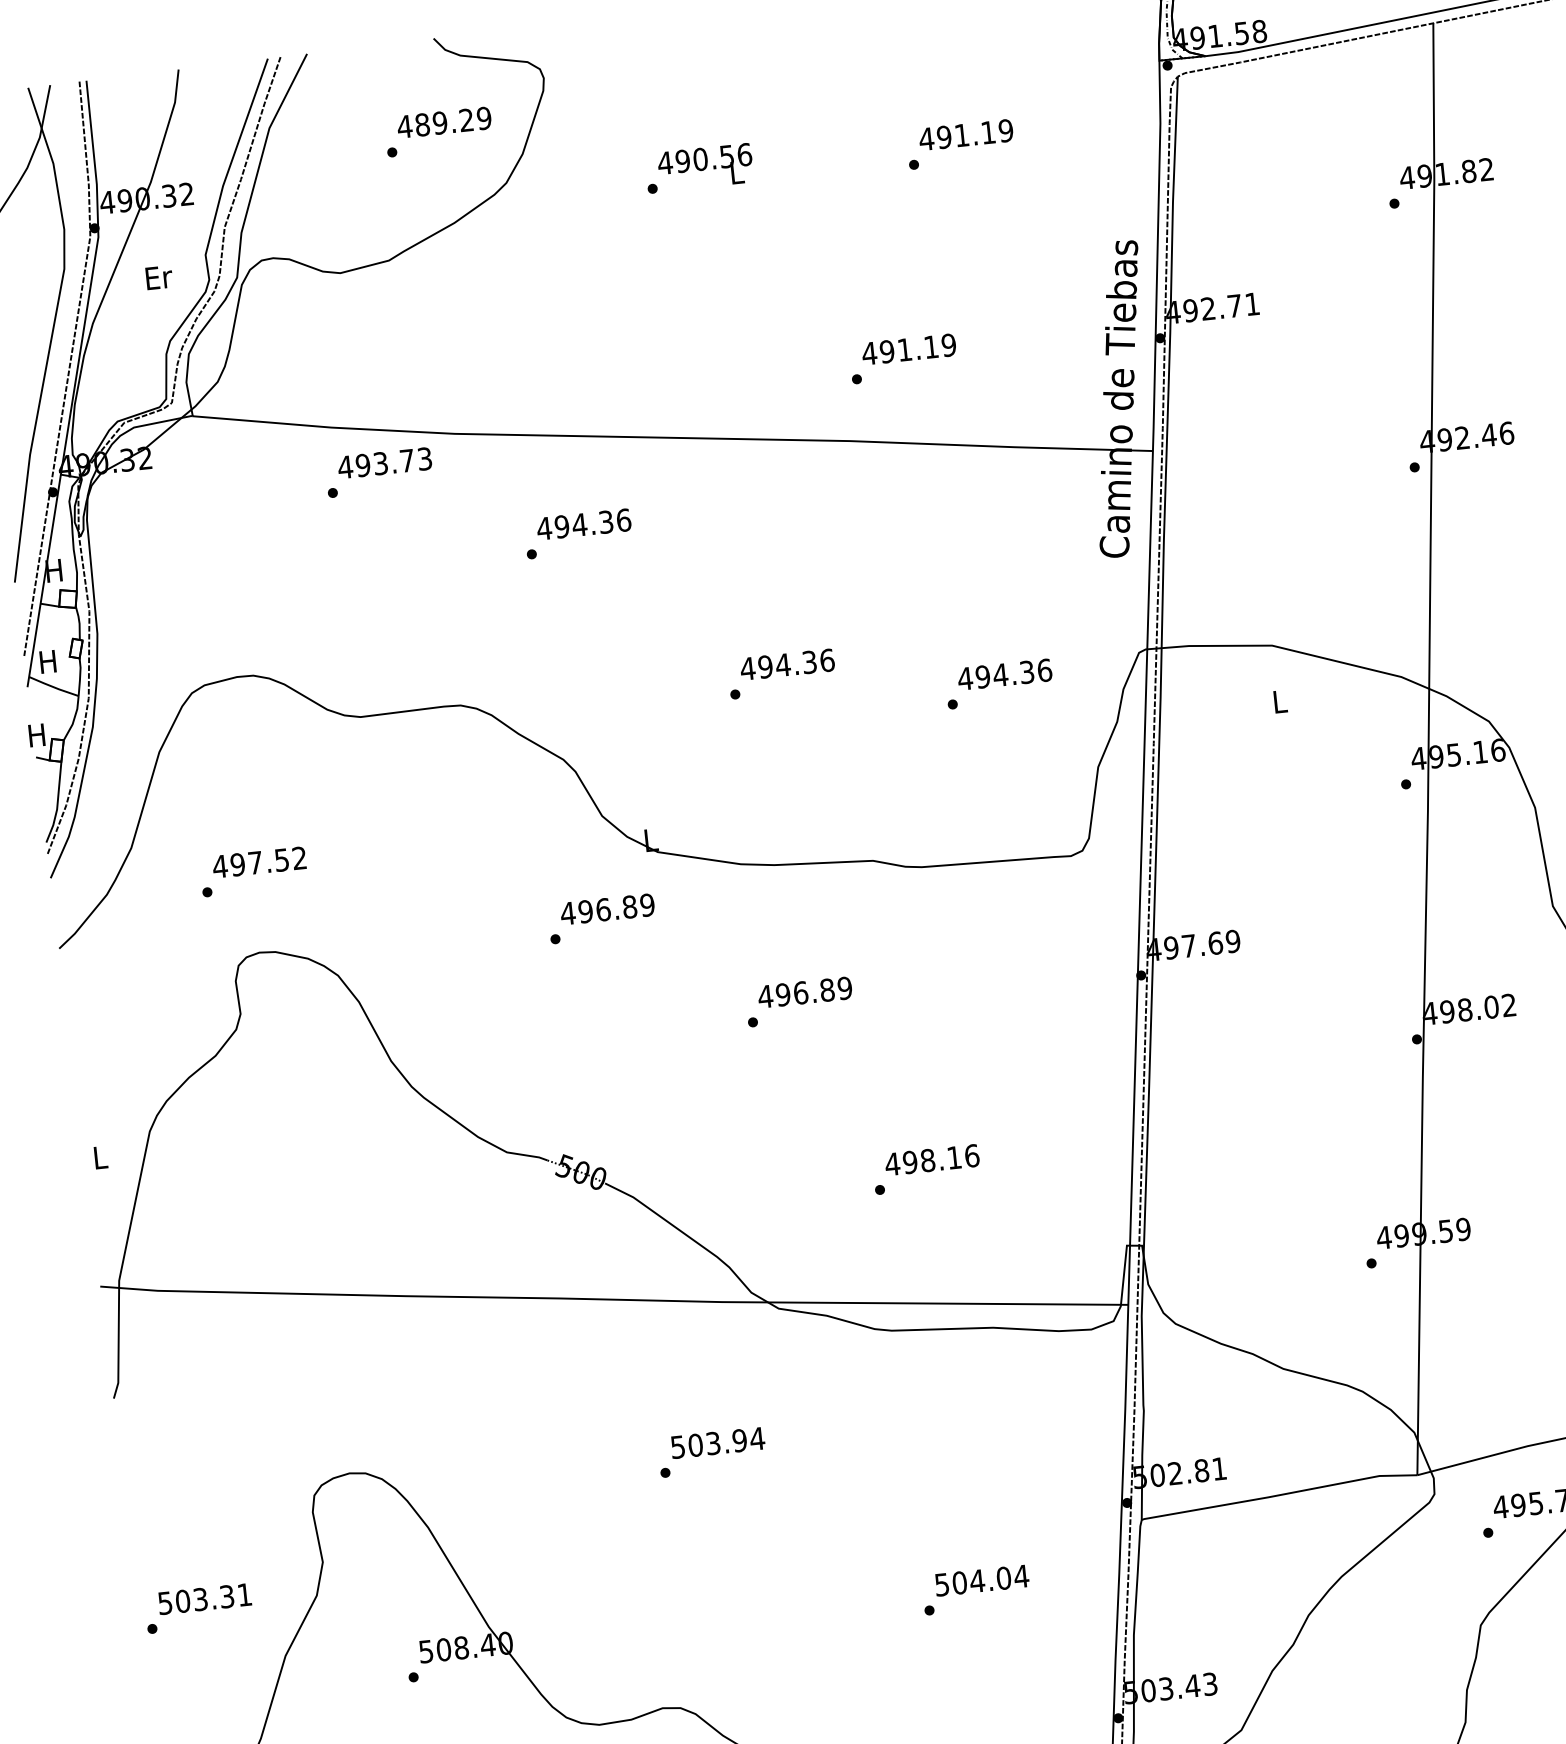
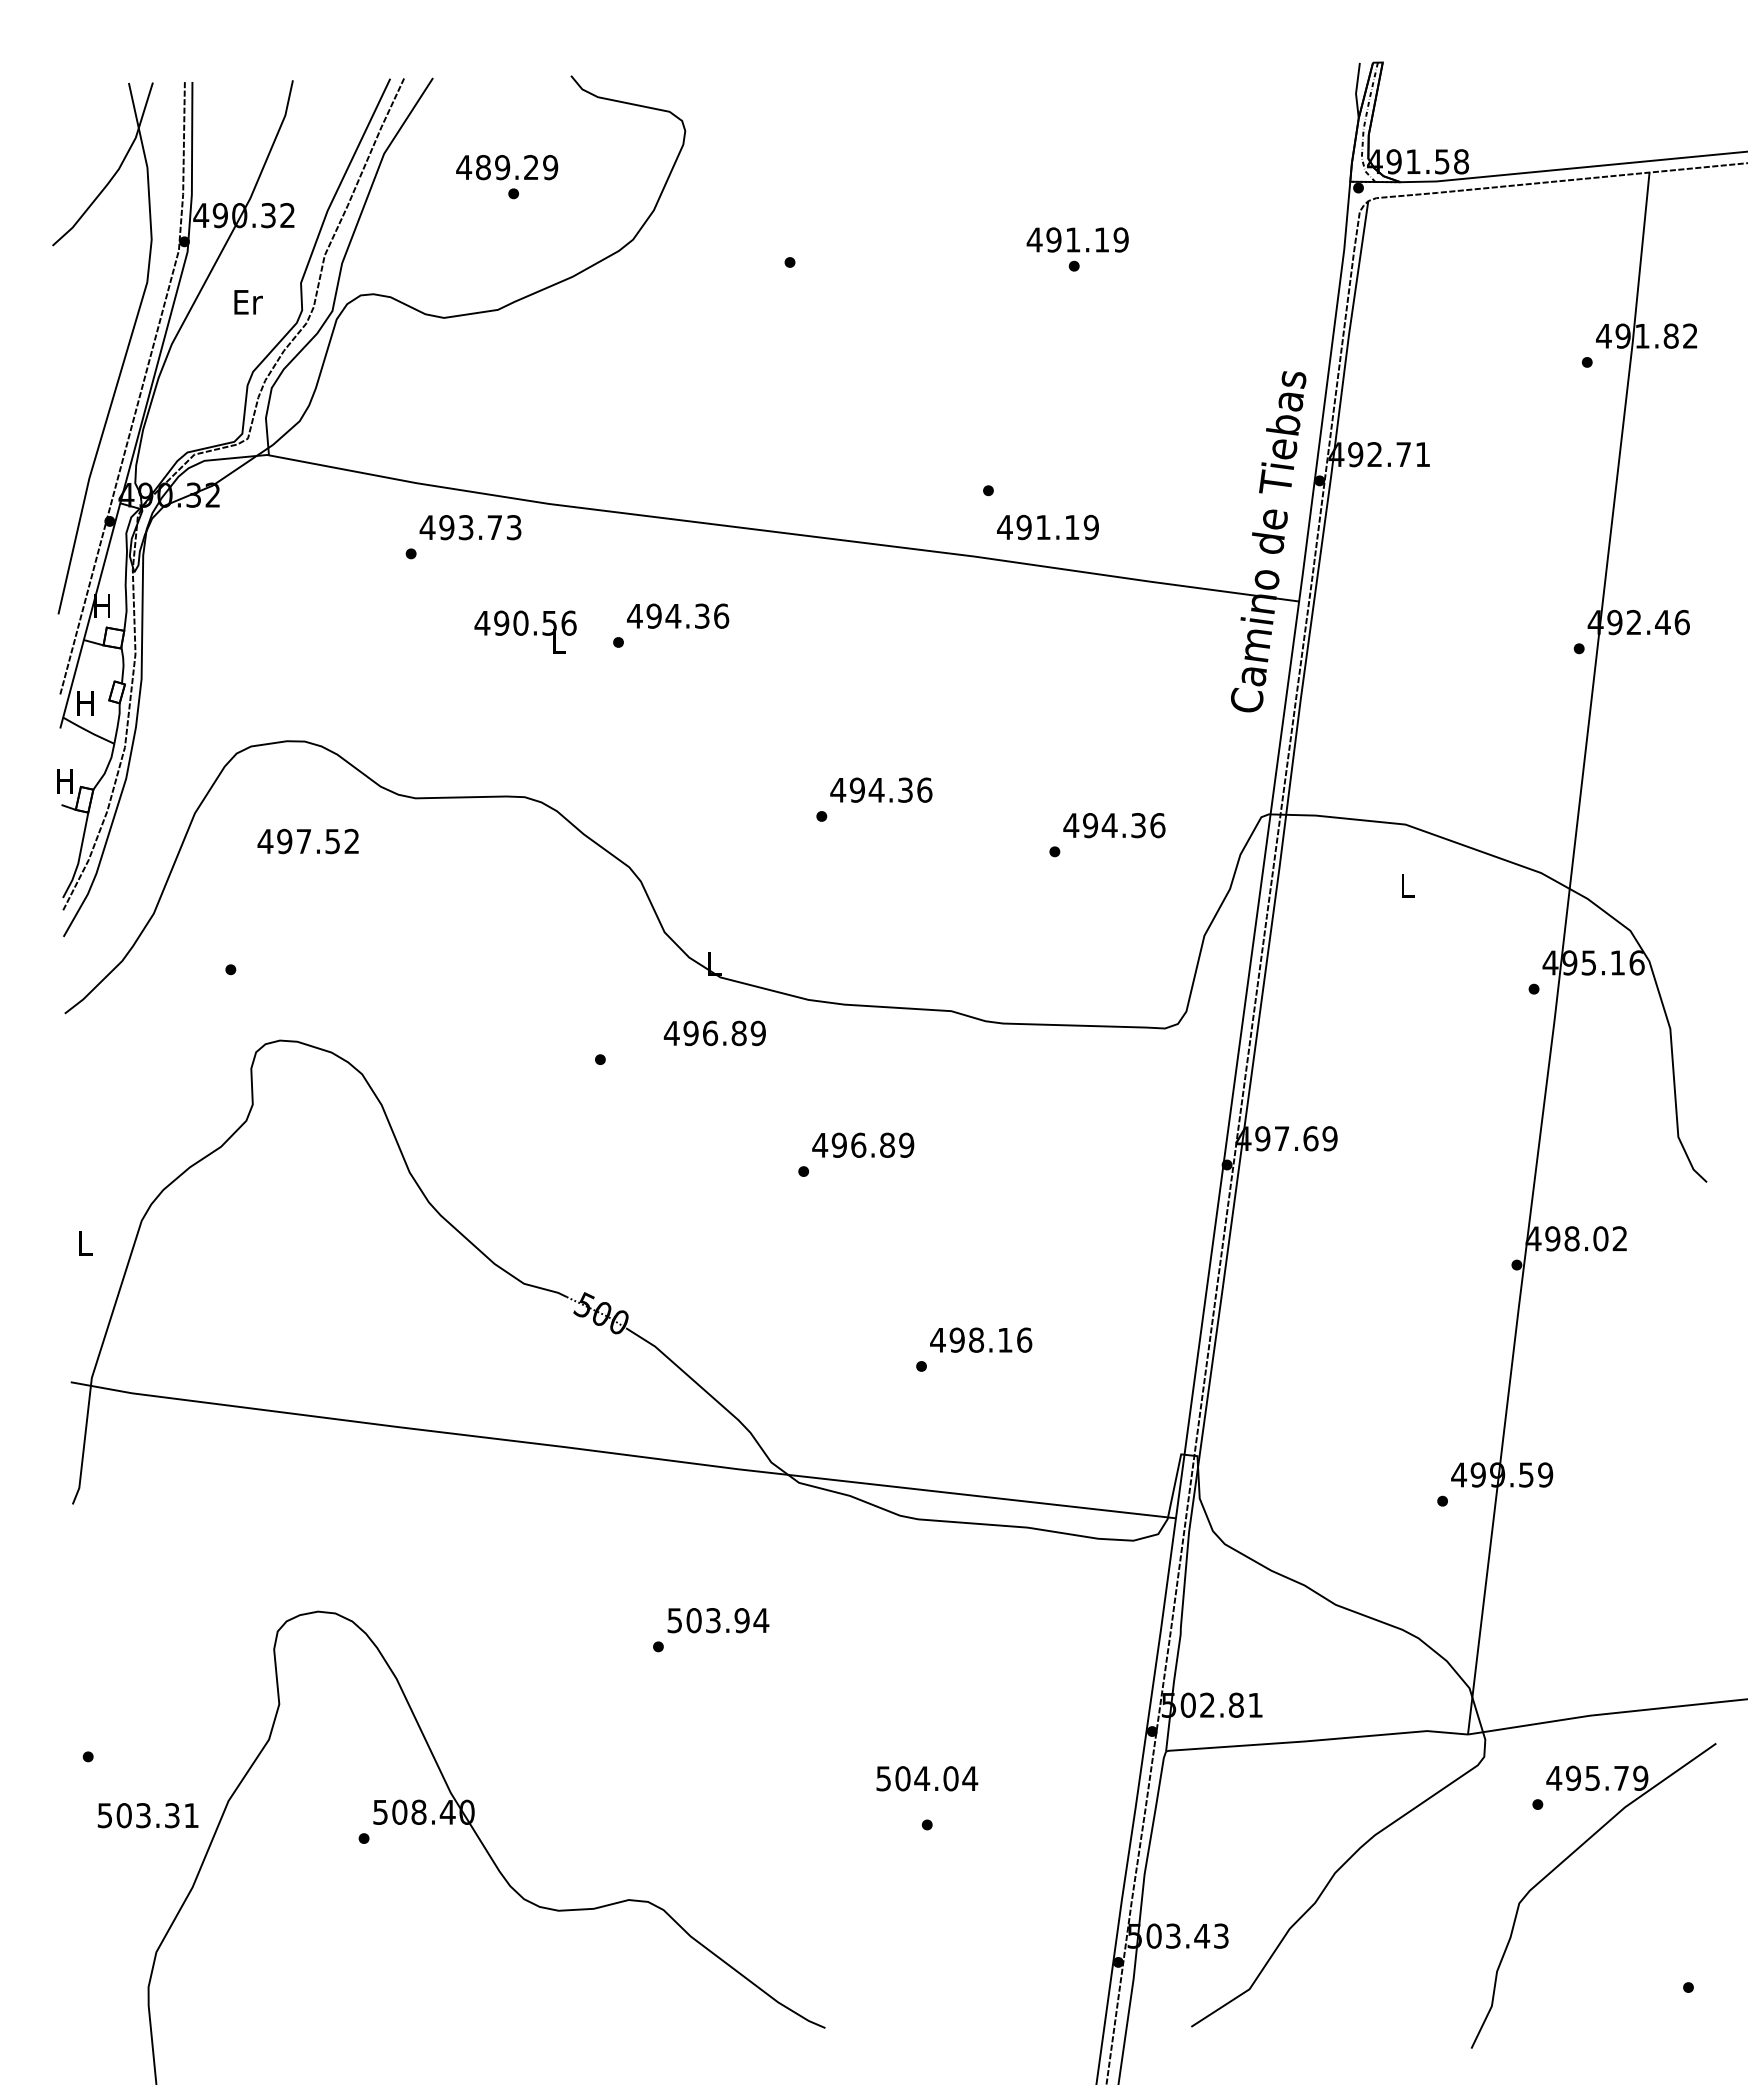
text: (444, 122) -> (507, 167), moved
text: (965, 134) -> (1077, 239), moved
text: (705, 166) -> (525, 631), moved
text: (908, 349) -> (1047, 527), moved
text: (258, 862) -> (307, 841), moved
text: (607, 909) -> (714, 1033), moved
text: (982, 1580) -> (927, 1778), moved
text: (204, 1599) -> (147, 1815), moved

